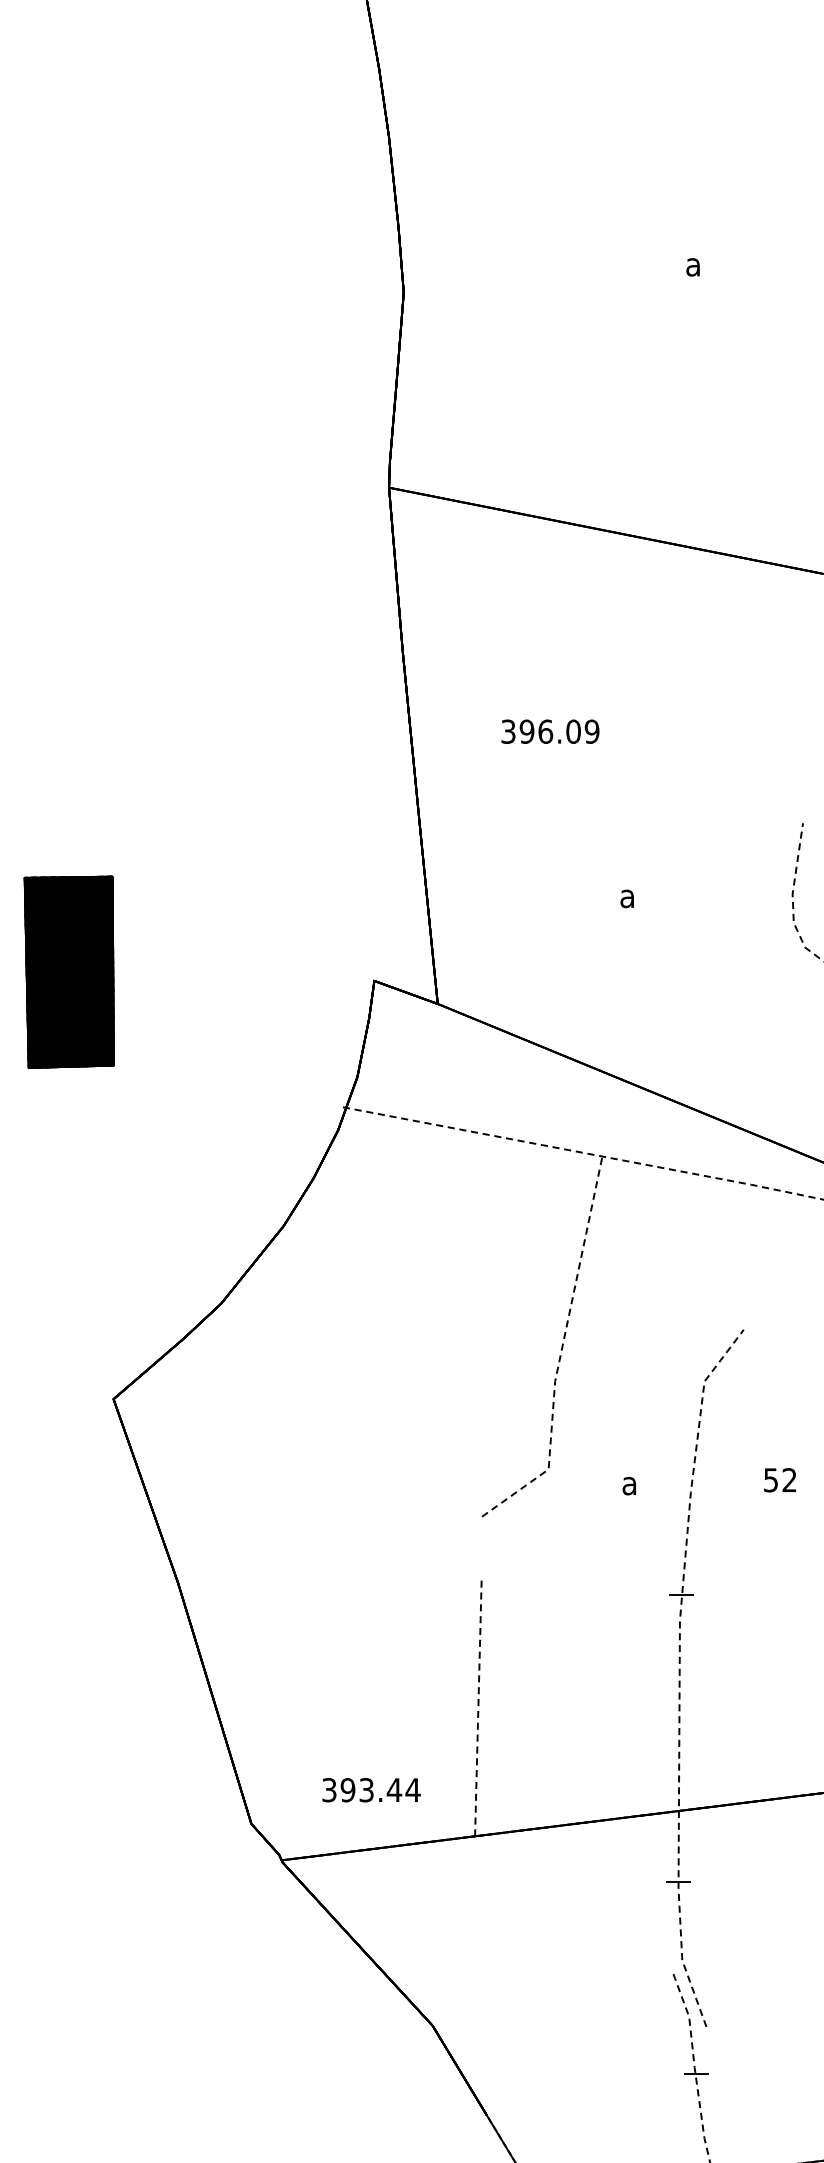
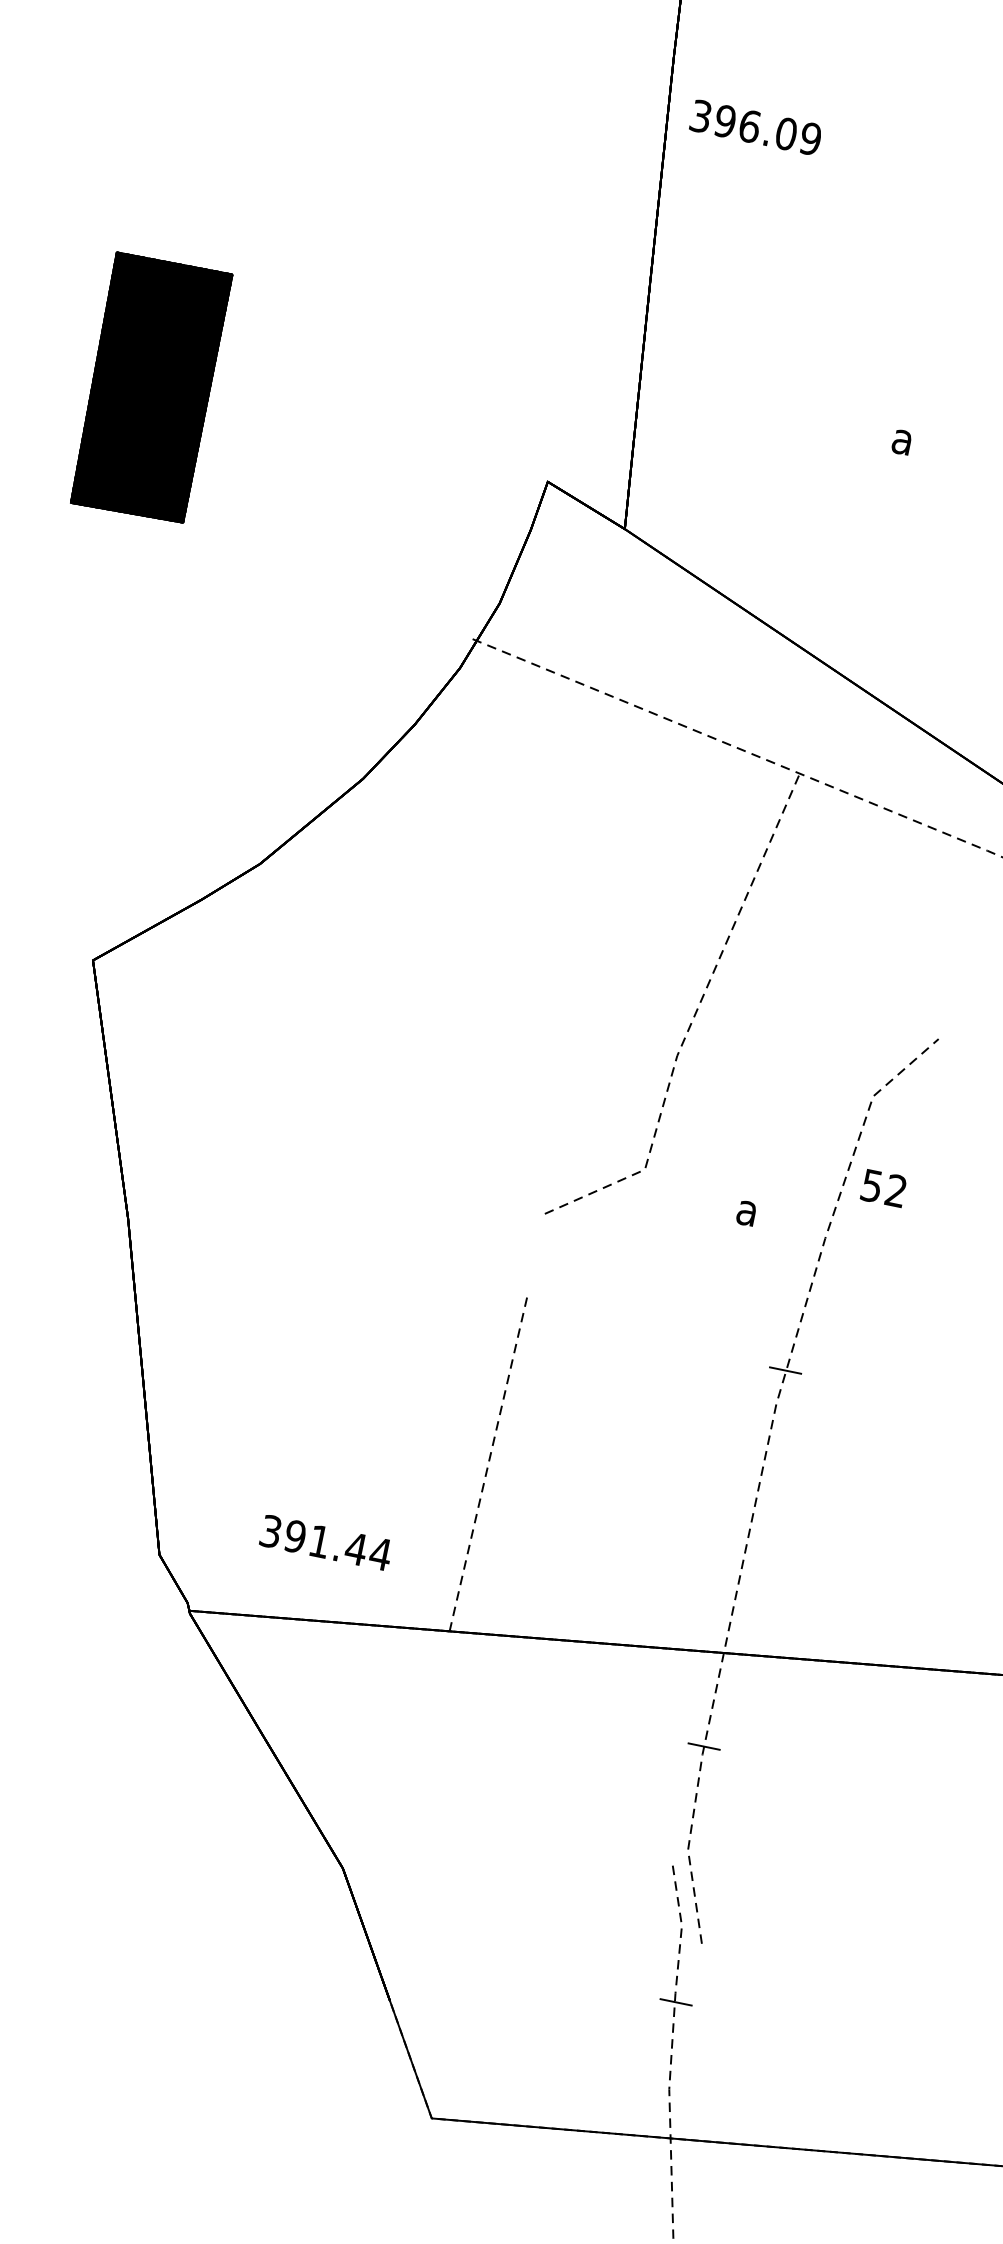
text: (550, 731) -> (756, 127), moved
text: (779, 1480) -> (882, 1188), moved
text: (366, 1790) -> (319, 1541), 393.44 -> 391.44

